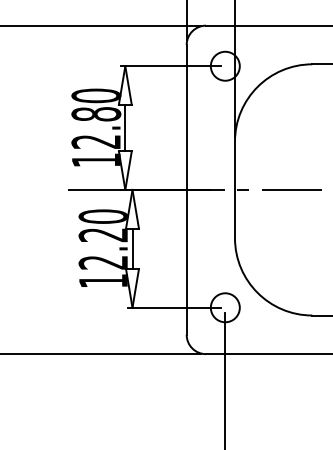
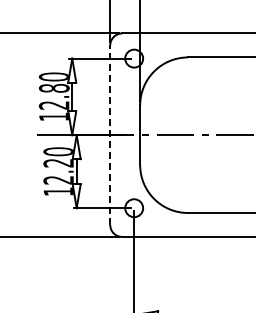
line: (187, 190) -> (110, 135), solid -> dashed

